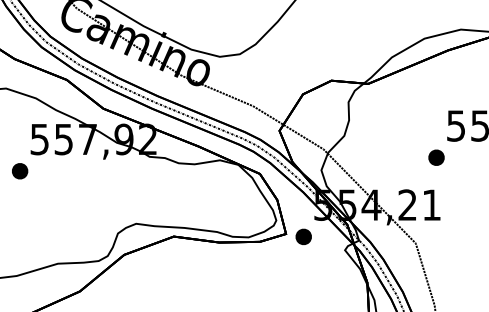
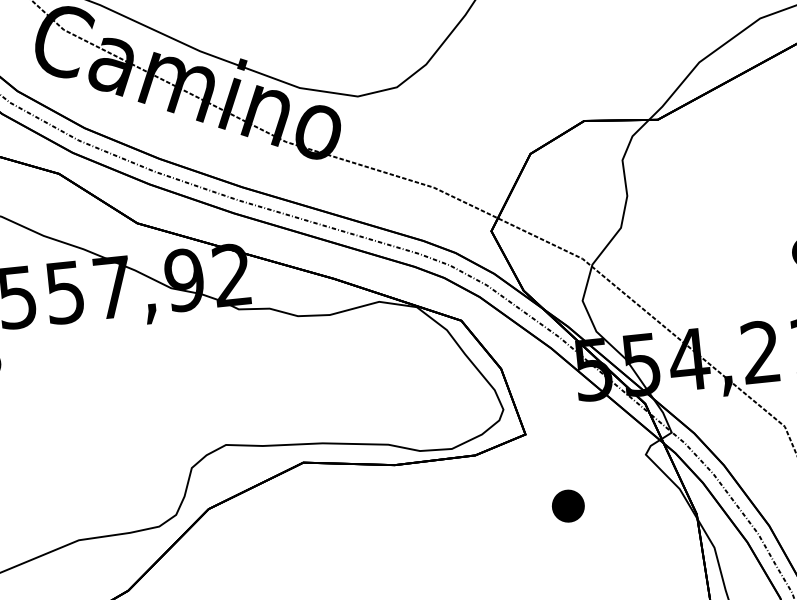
part: (303, 236) -> (567, 505), moved

